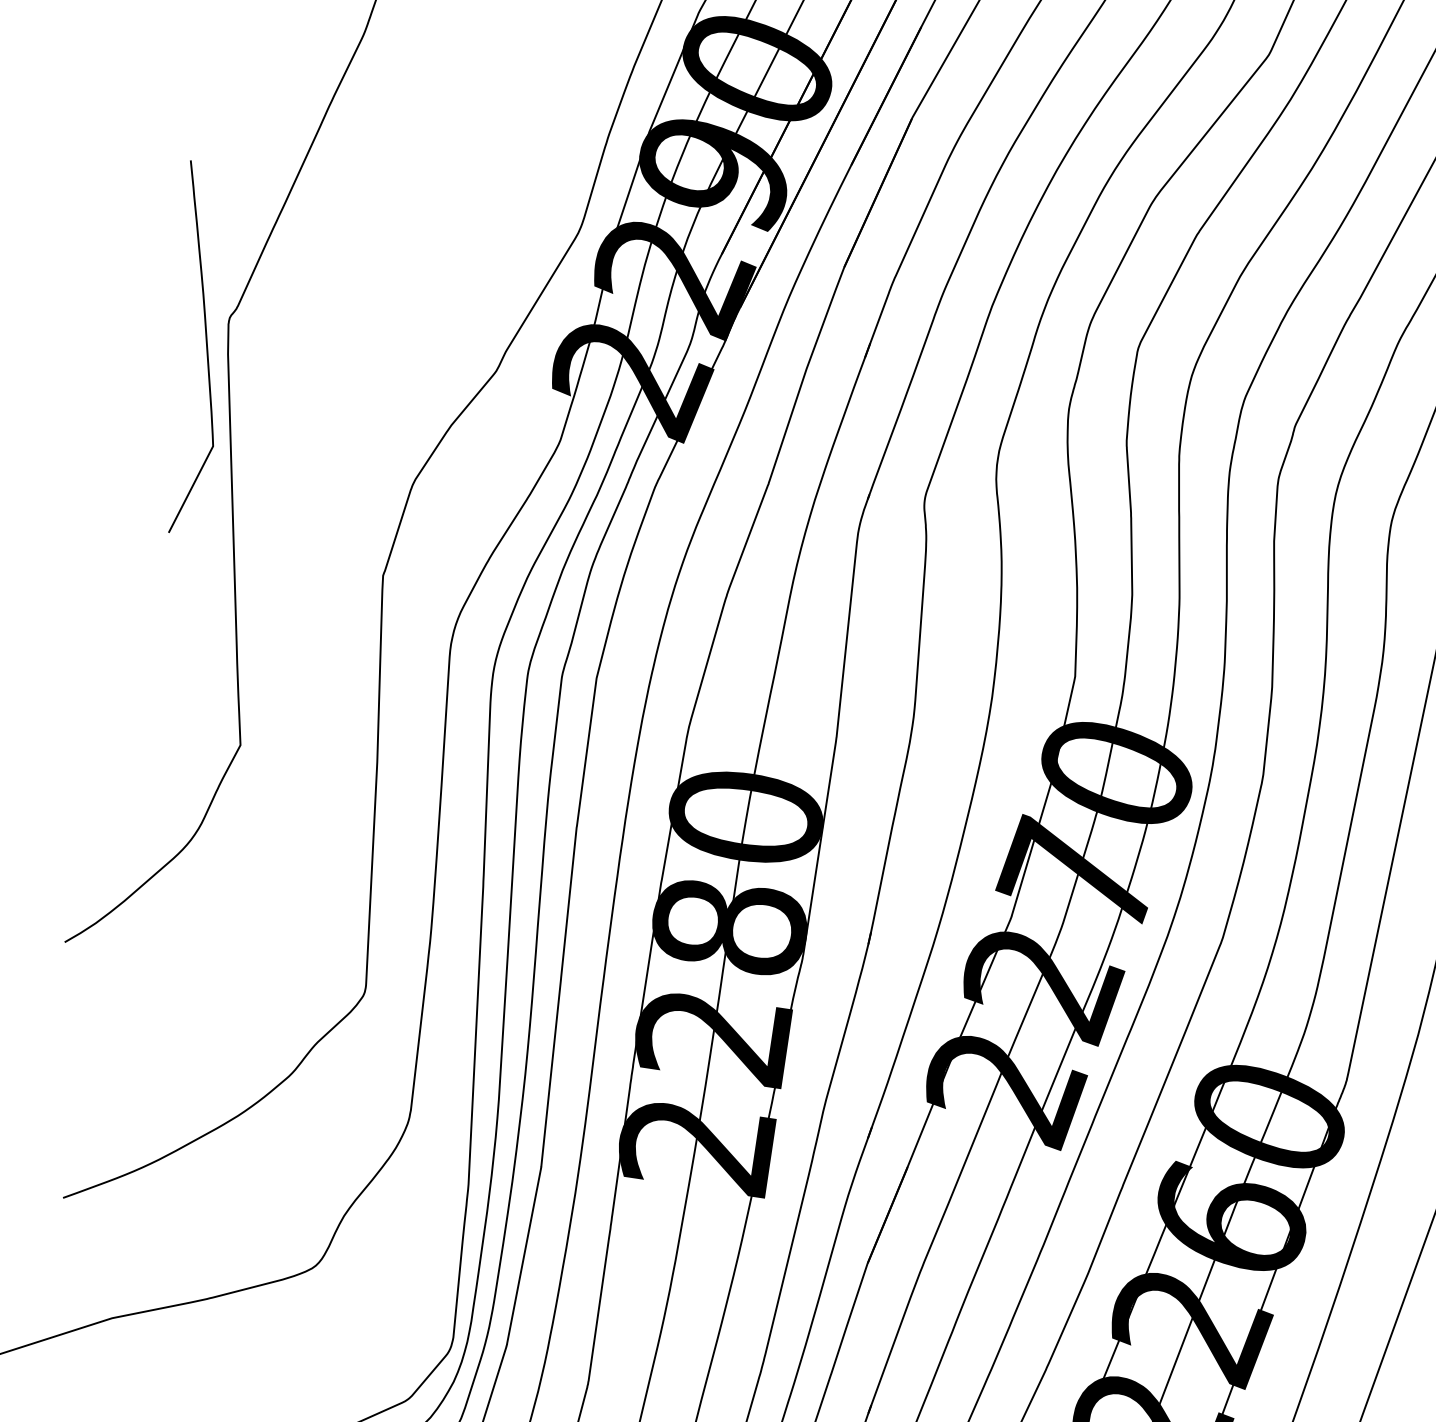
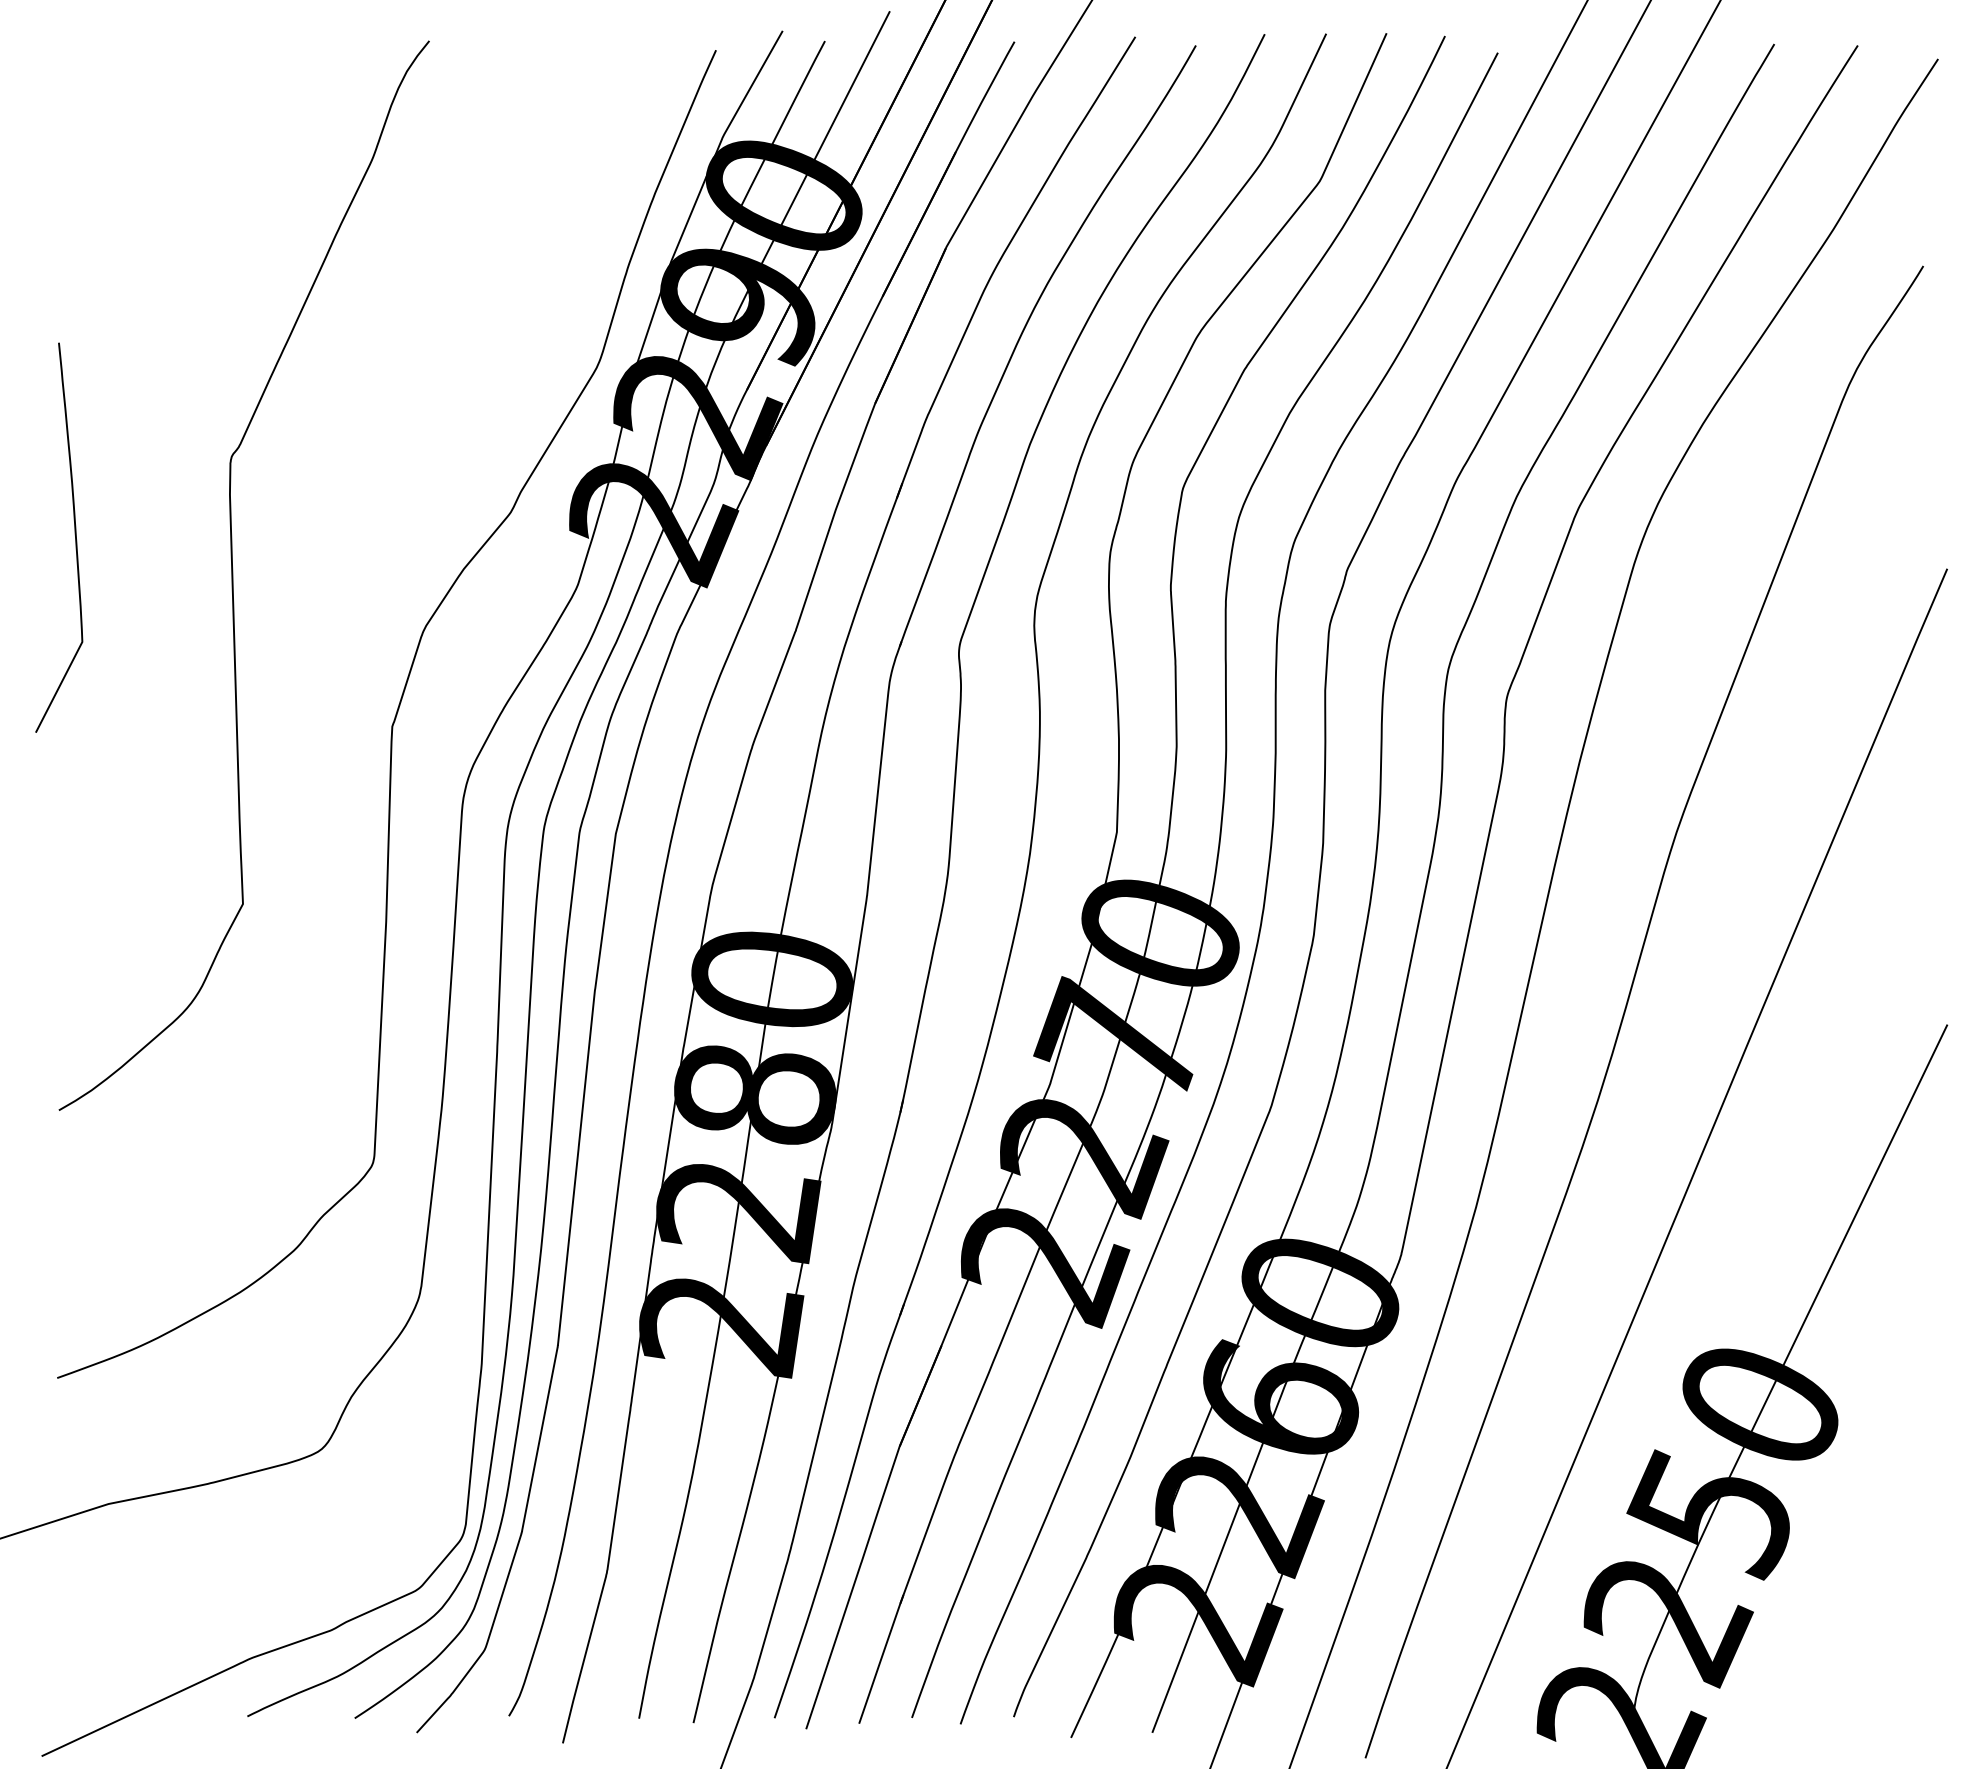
curve: (205, 343) -> (74, 534), moved

